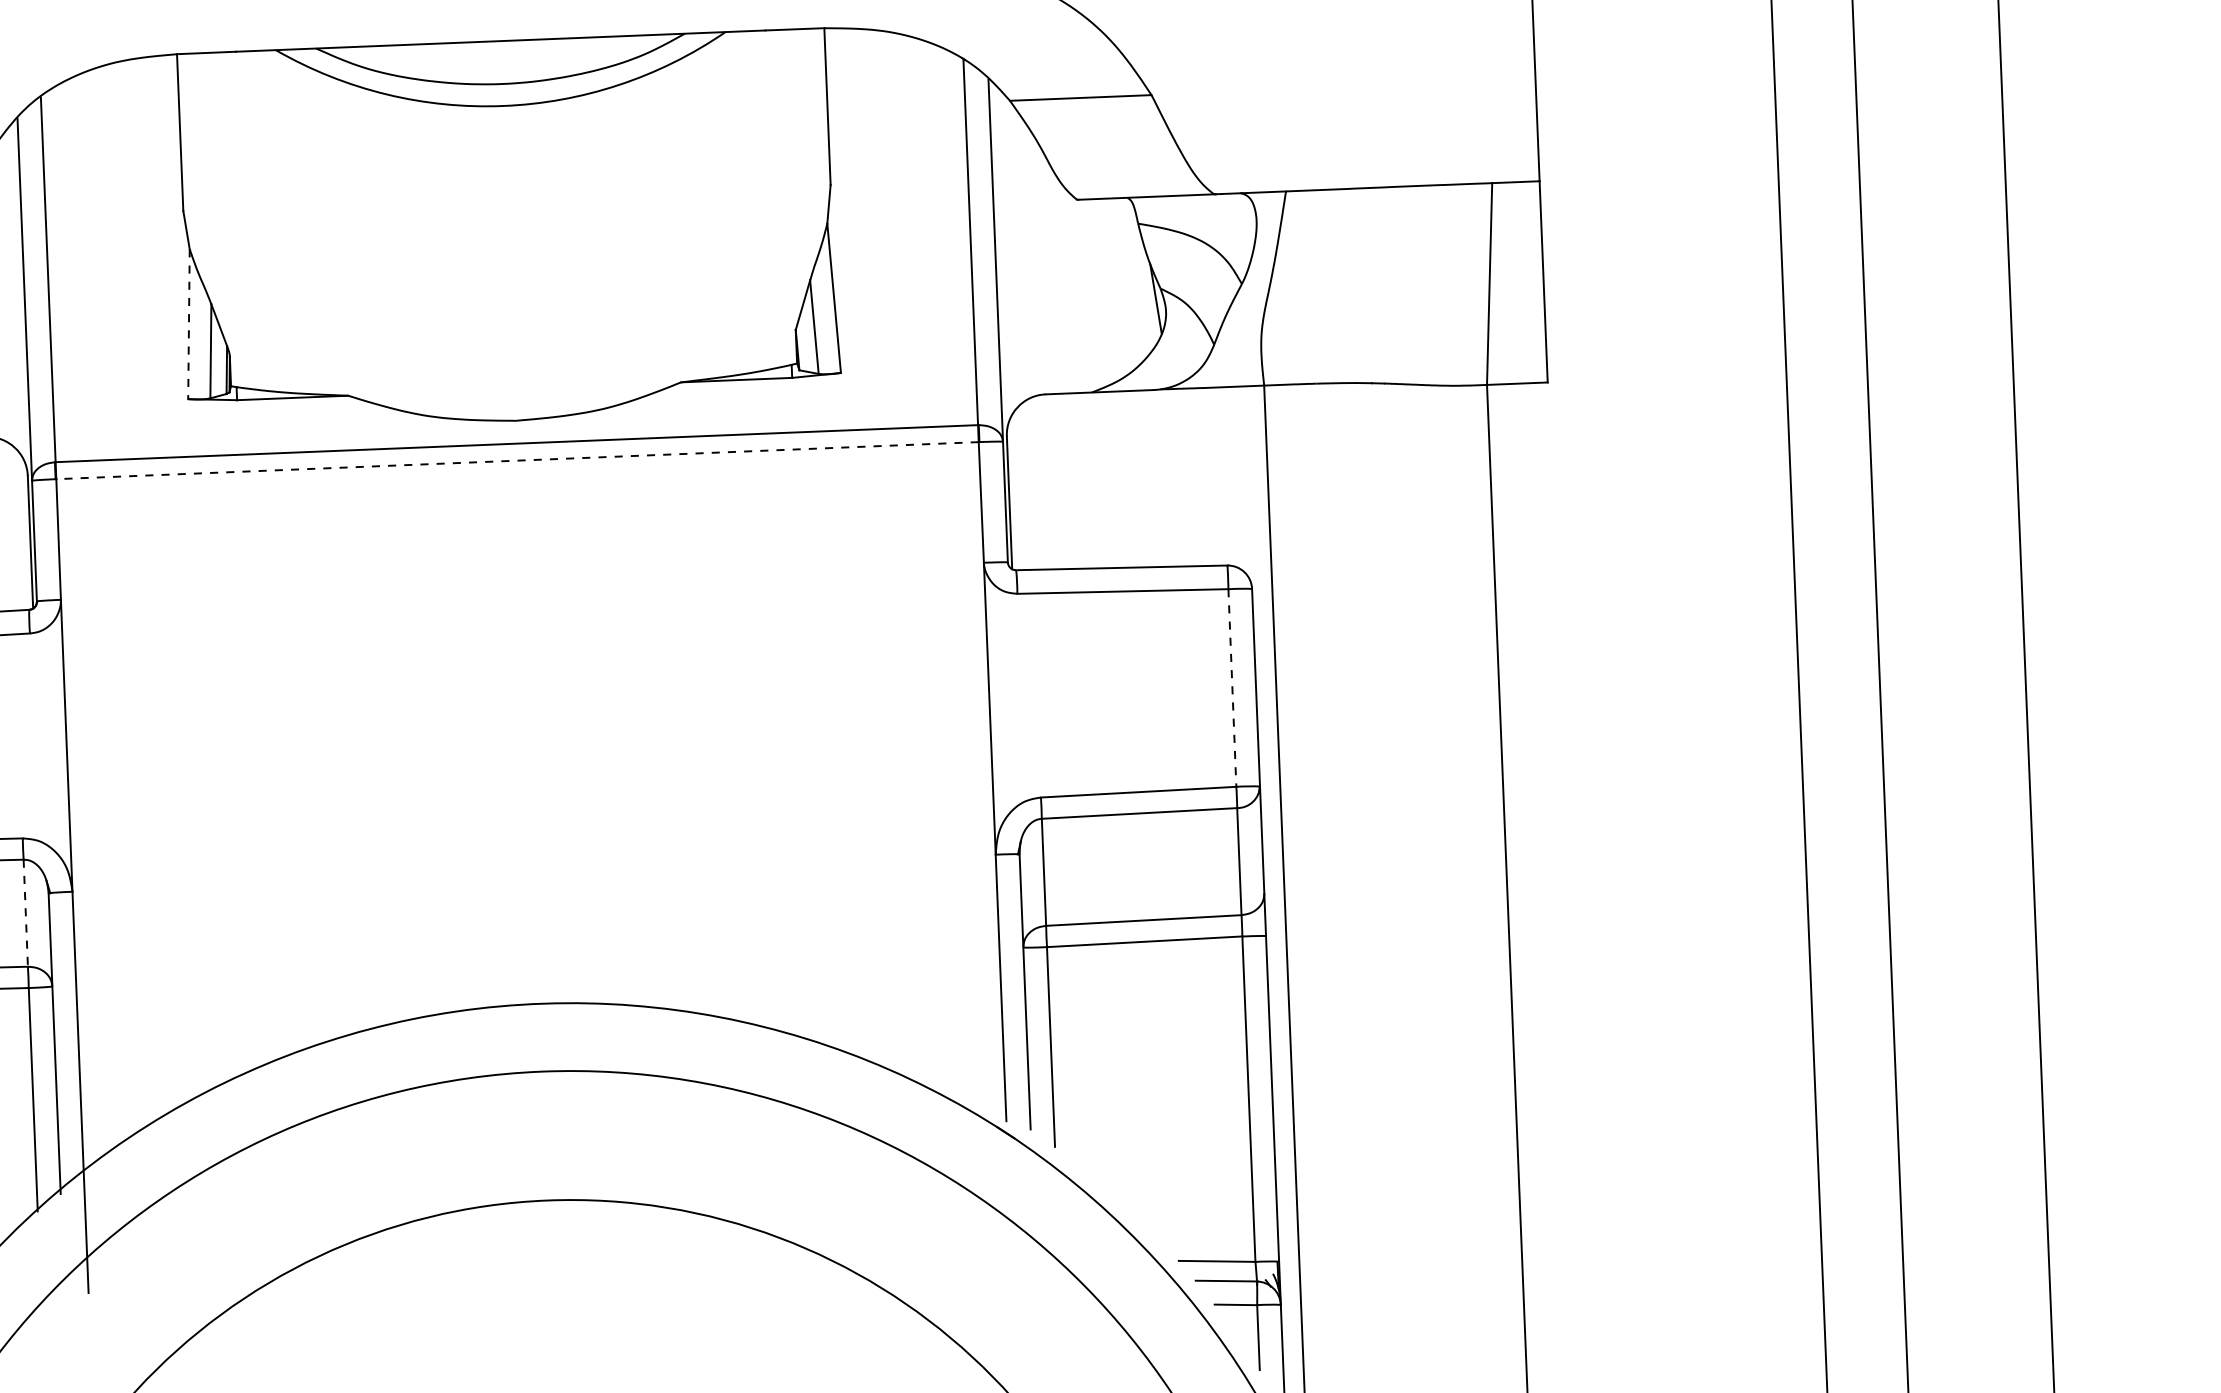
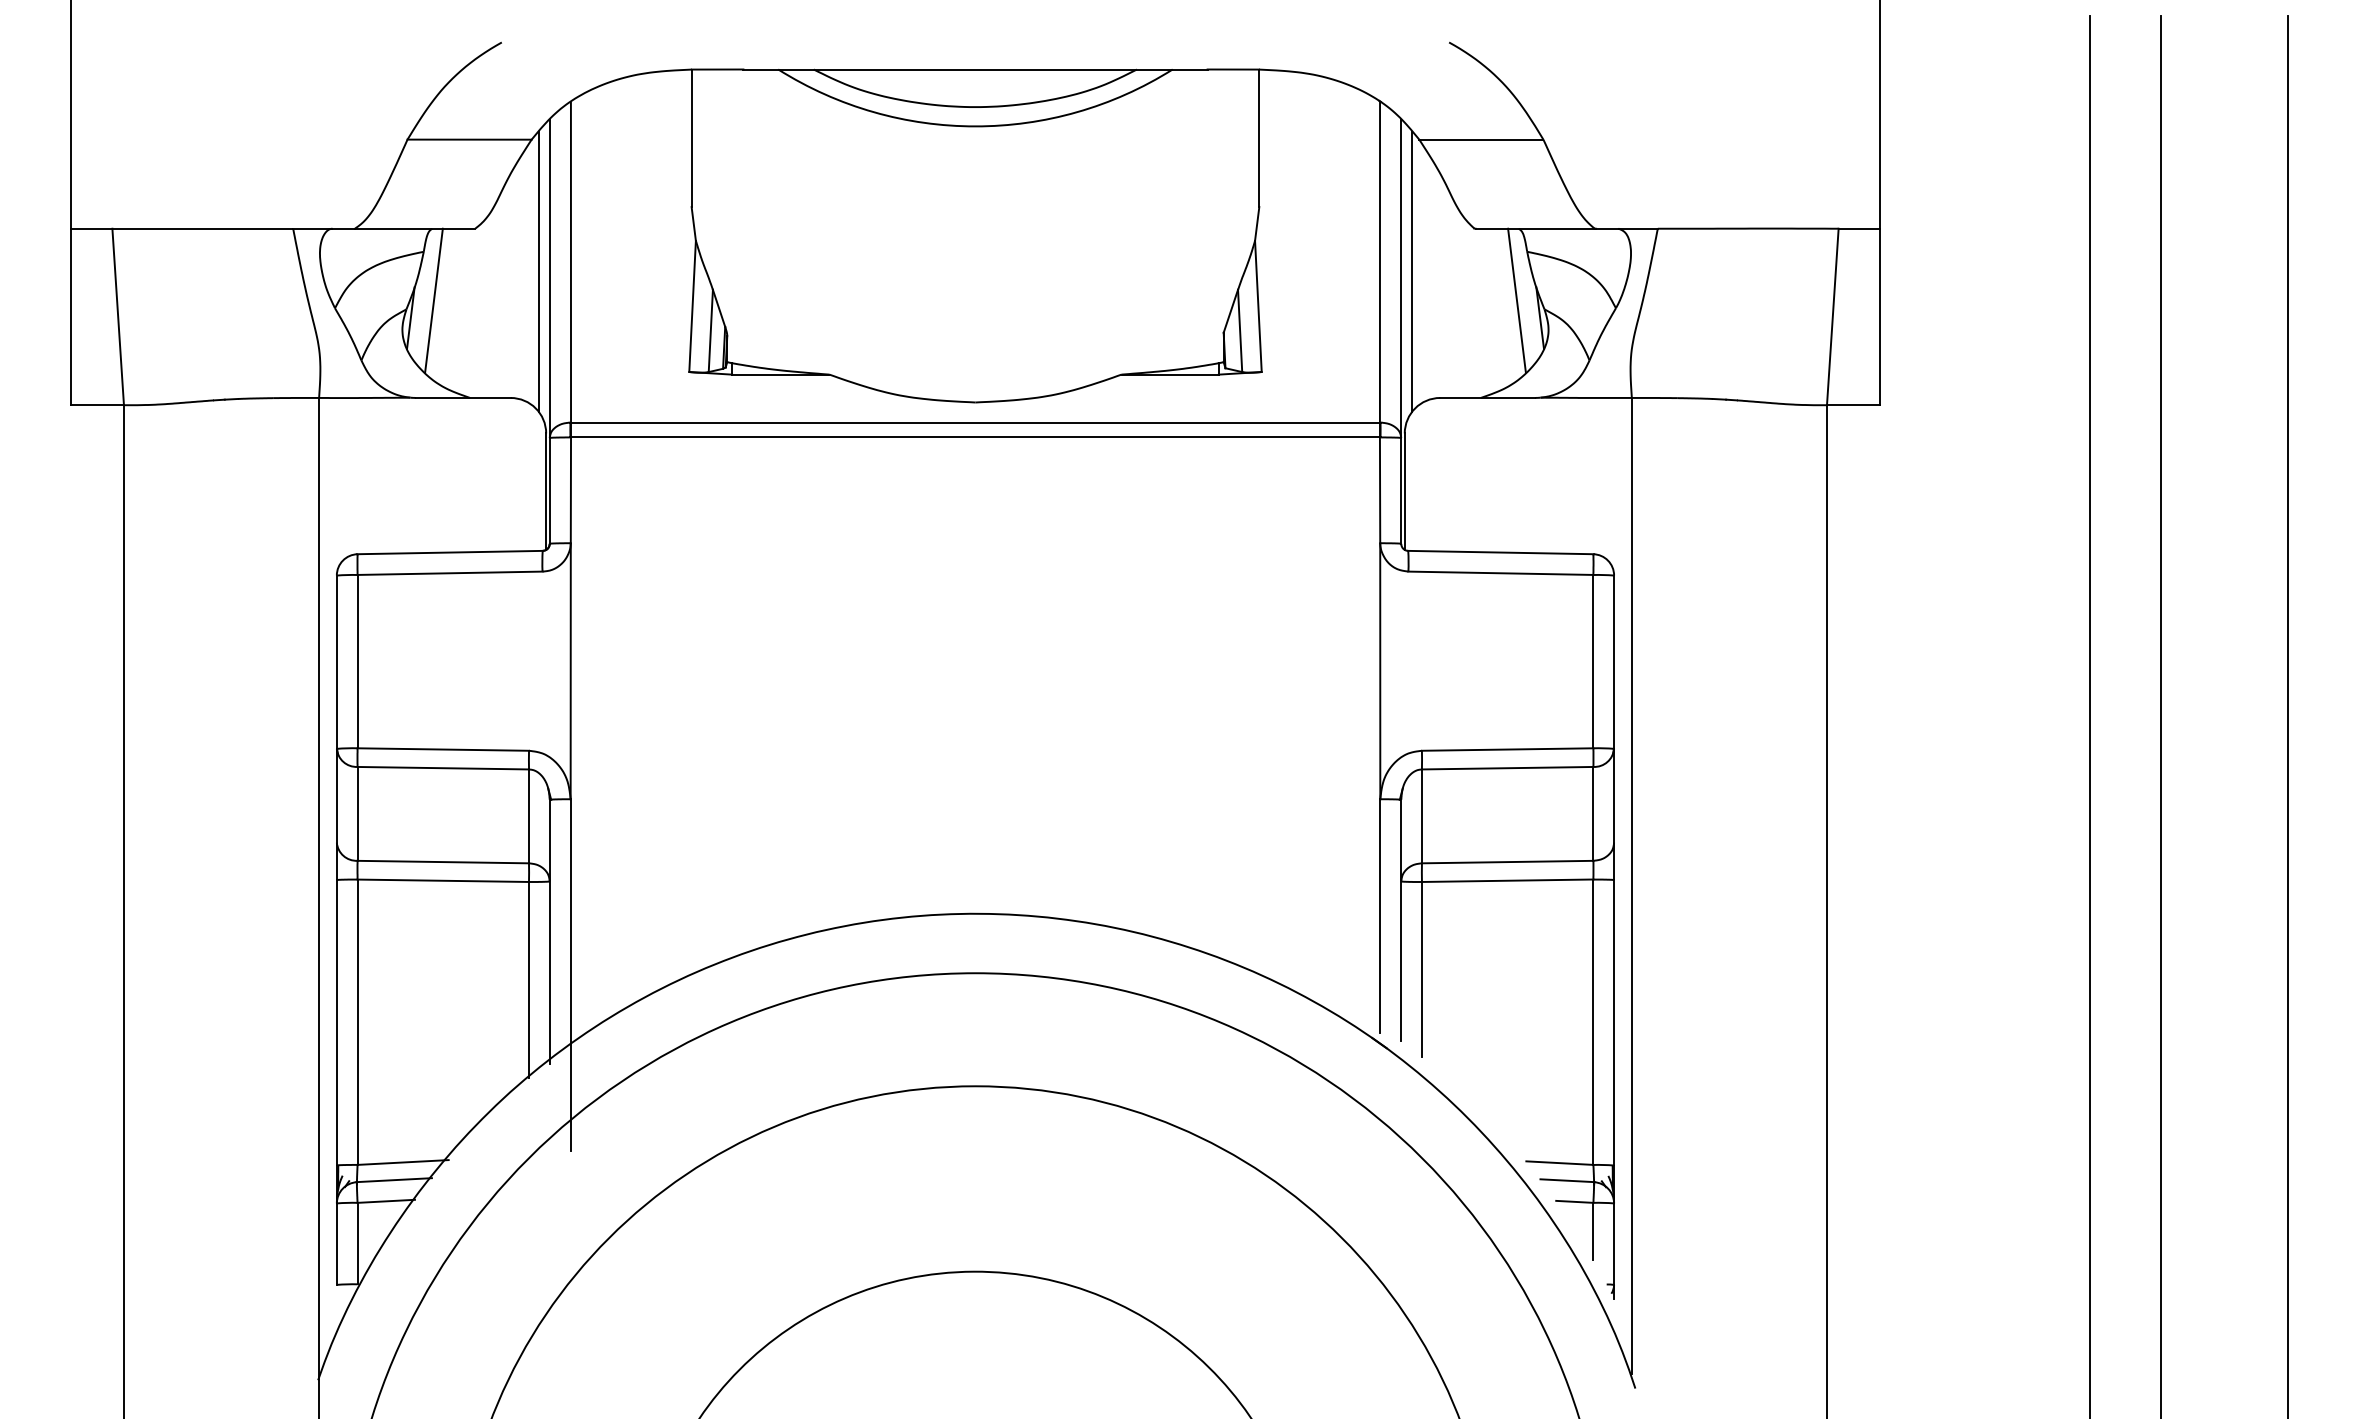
line: (1007, 251) -> (1411, 271), added
line: (1128, 279) -> (1516, 300), added
line: (12, 291) -> (539, 271), added
line: (188, 324) -> (692, 306), dashed -> solid
line: (516, 460) -> (974, 437), dashed -> solid
line: (1232, 687) -> (1593, 661), dashed -> solid
line: (26, 913) -> (529, 816), dashed -> solid

